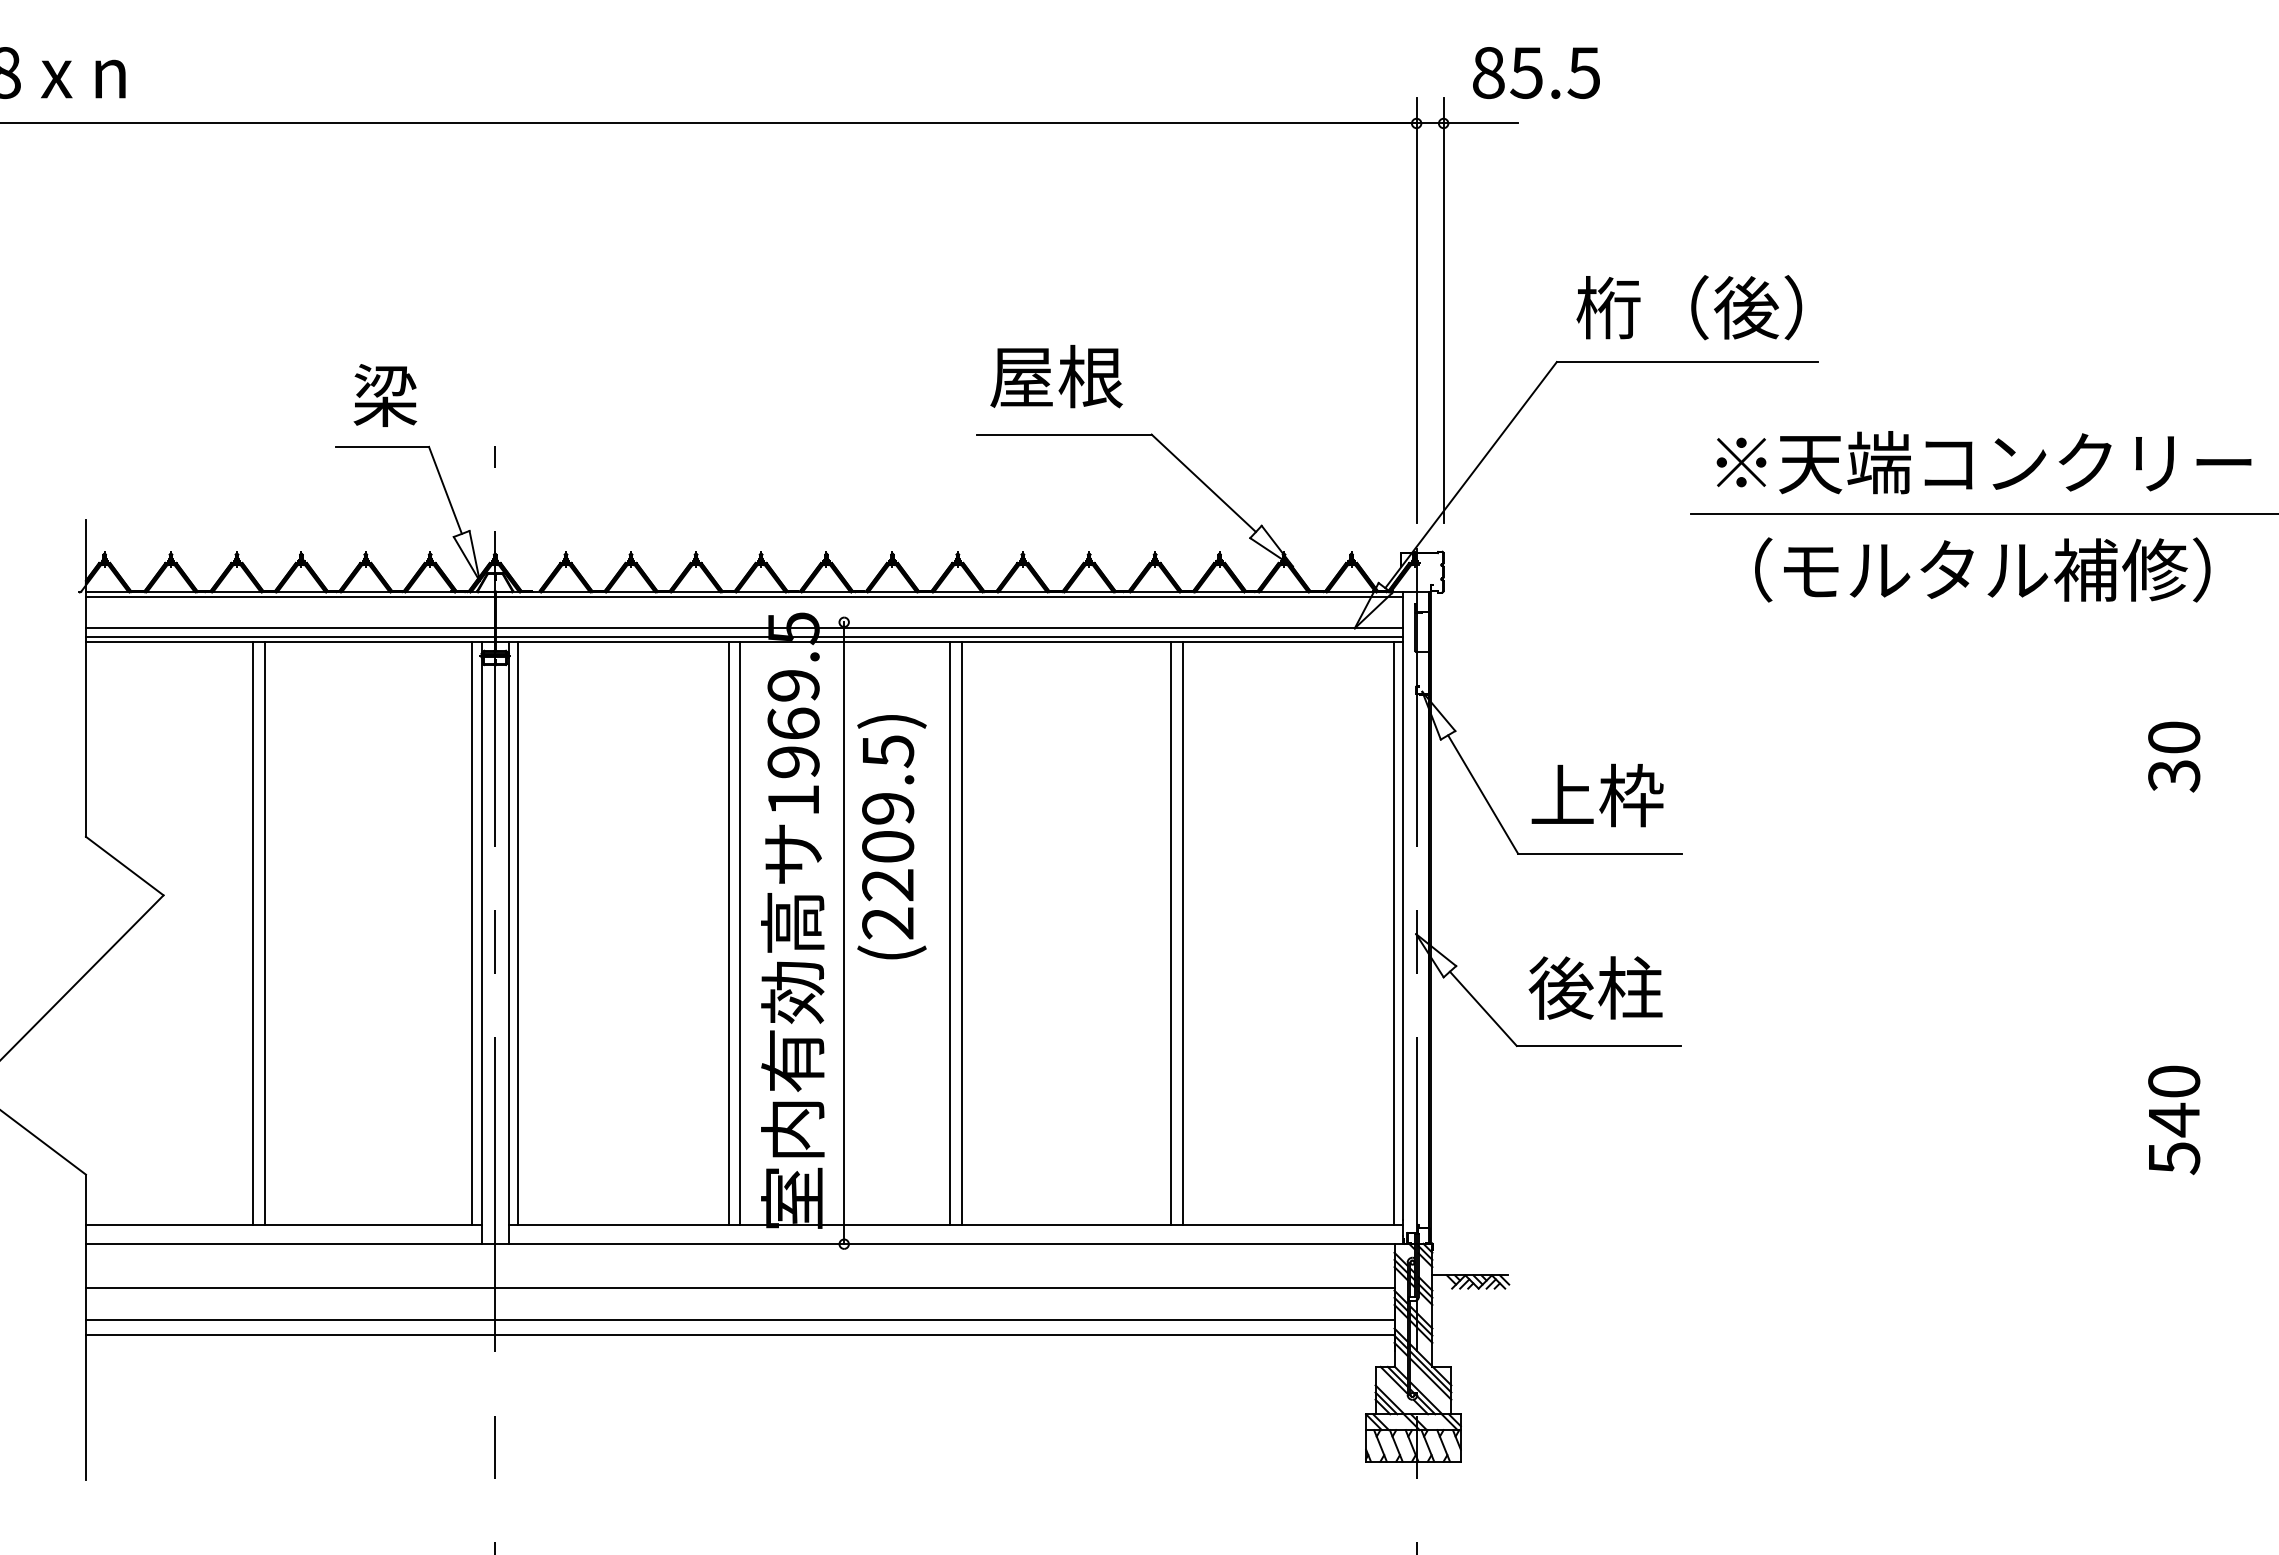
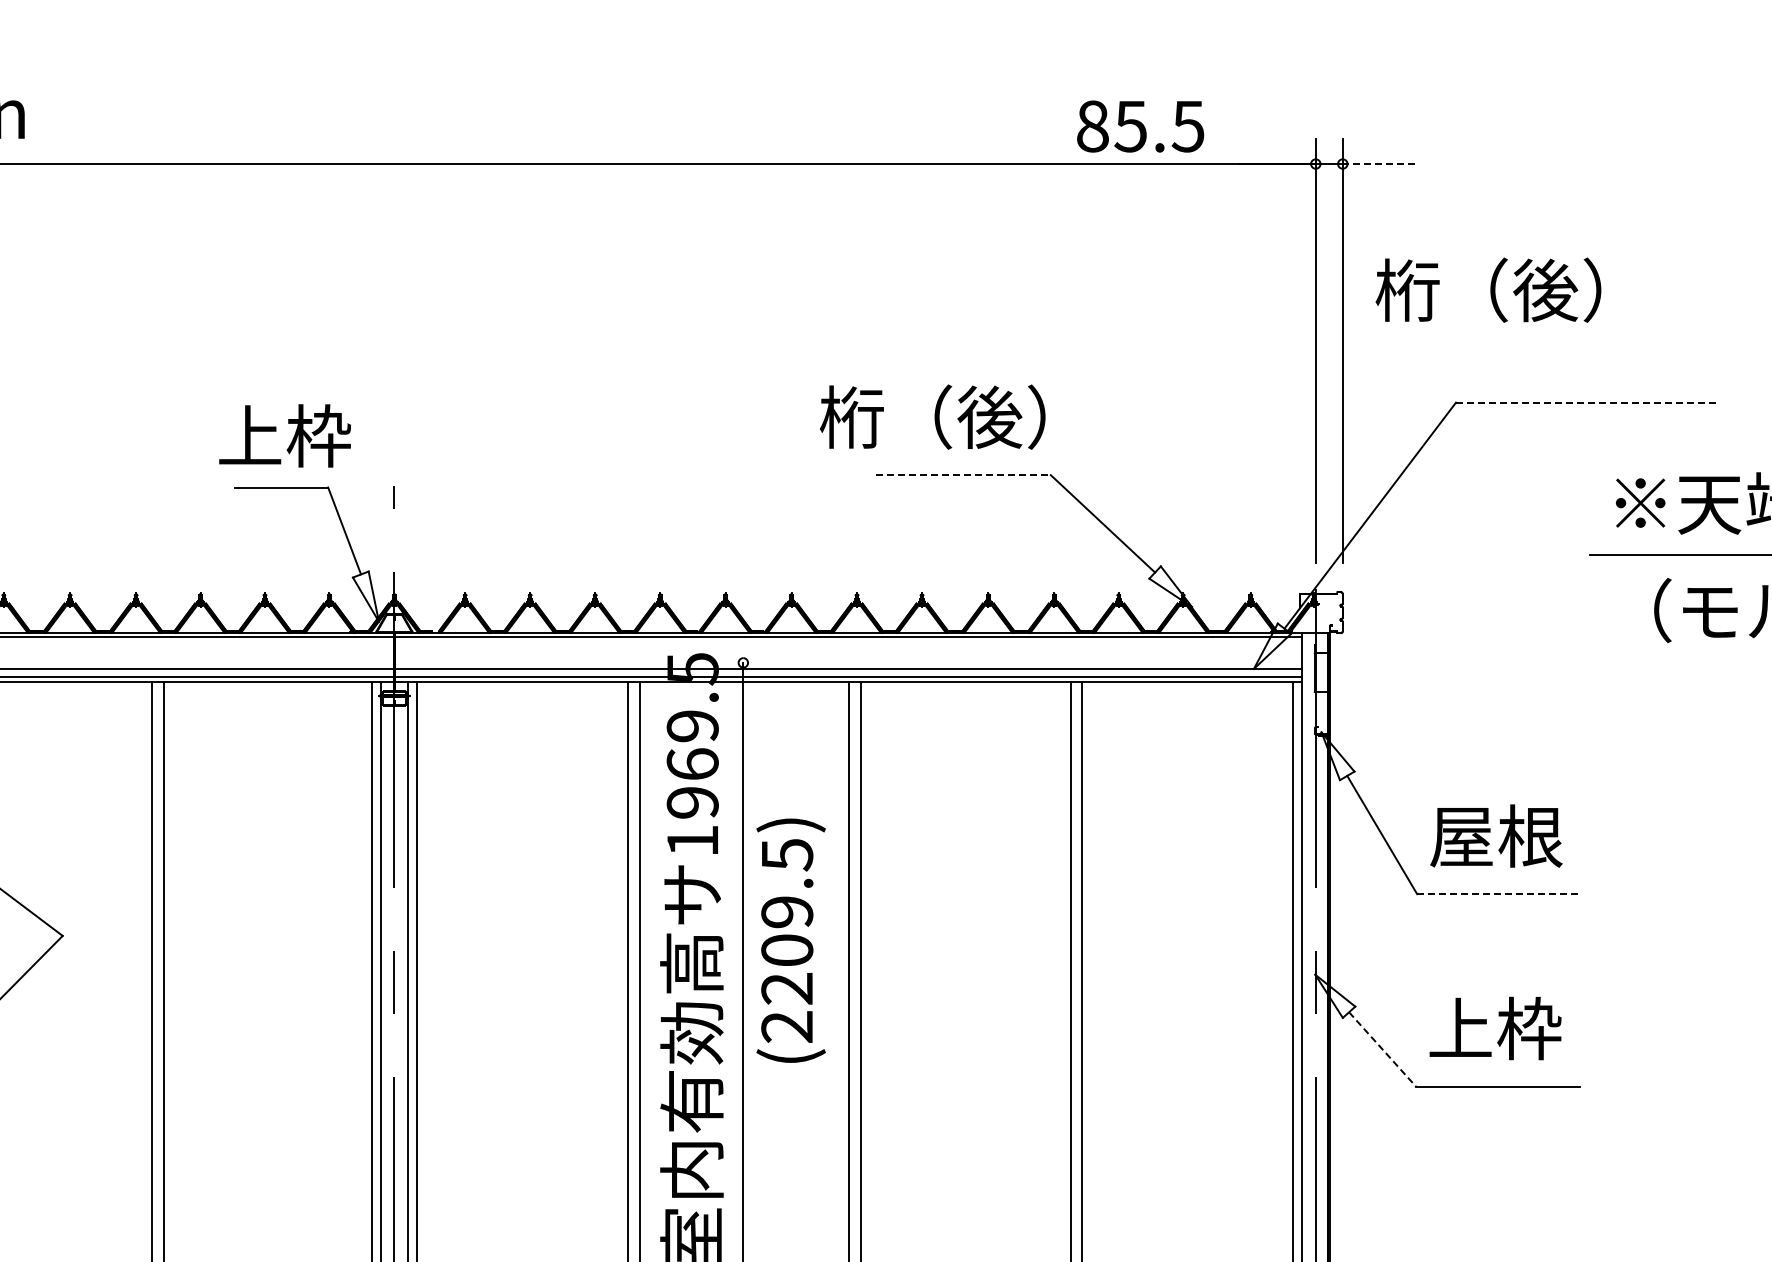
text: (1536, 72) -> (1140, 126), moved
line: (1480, 123) -> (1379, 164), solid -> dashed
text: (1689, 307) -> (1488, 290), moved
line: (1687, 362) -> (1586, 403), solid -> dashed
text: (1033, 376) -> (932, 417), 屋根 -> 桁（後）
text: (385, 394) -> (284, 435), 梁 -> 上枠
line: (1065, 434) -> (964, 475), solid -> dashed
text: (1597, 795) -> (1496, 836), 上枠 -> 屋根
text: (891, 837) -> (790, 941), moved
line: (1600, 853) -> (1499, 894), solid -> dashed
text: (1595, 987) -> (1494, 1028), 後柱 -> 上枠
line: (1483, 1008) -> (1382, 1049), solid -> dashed

